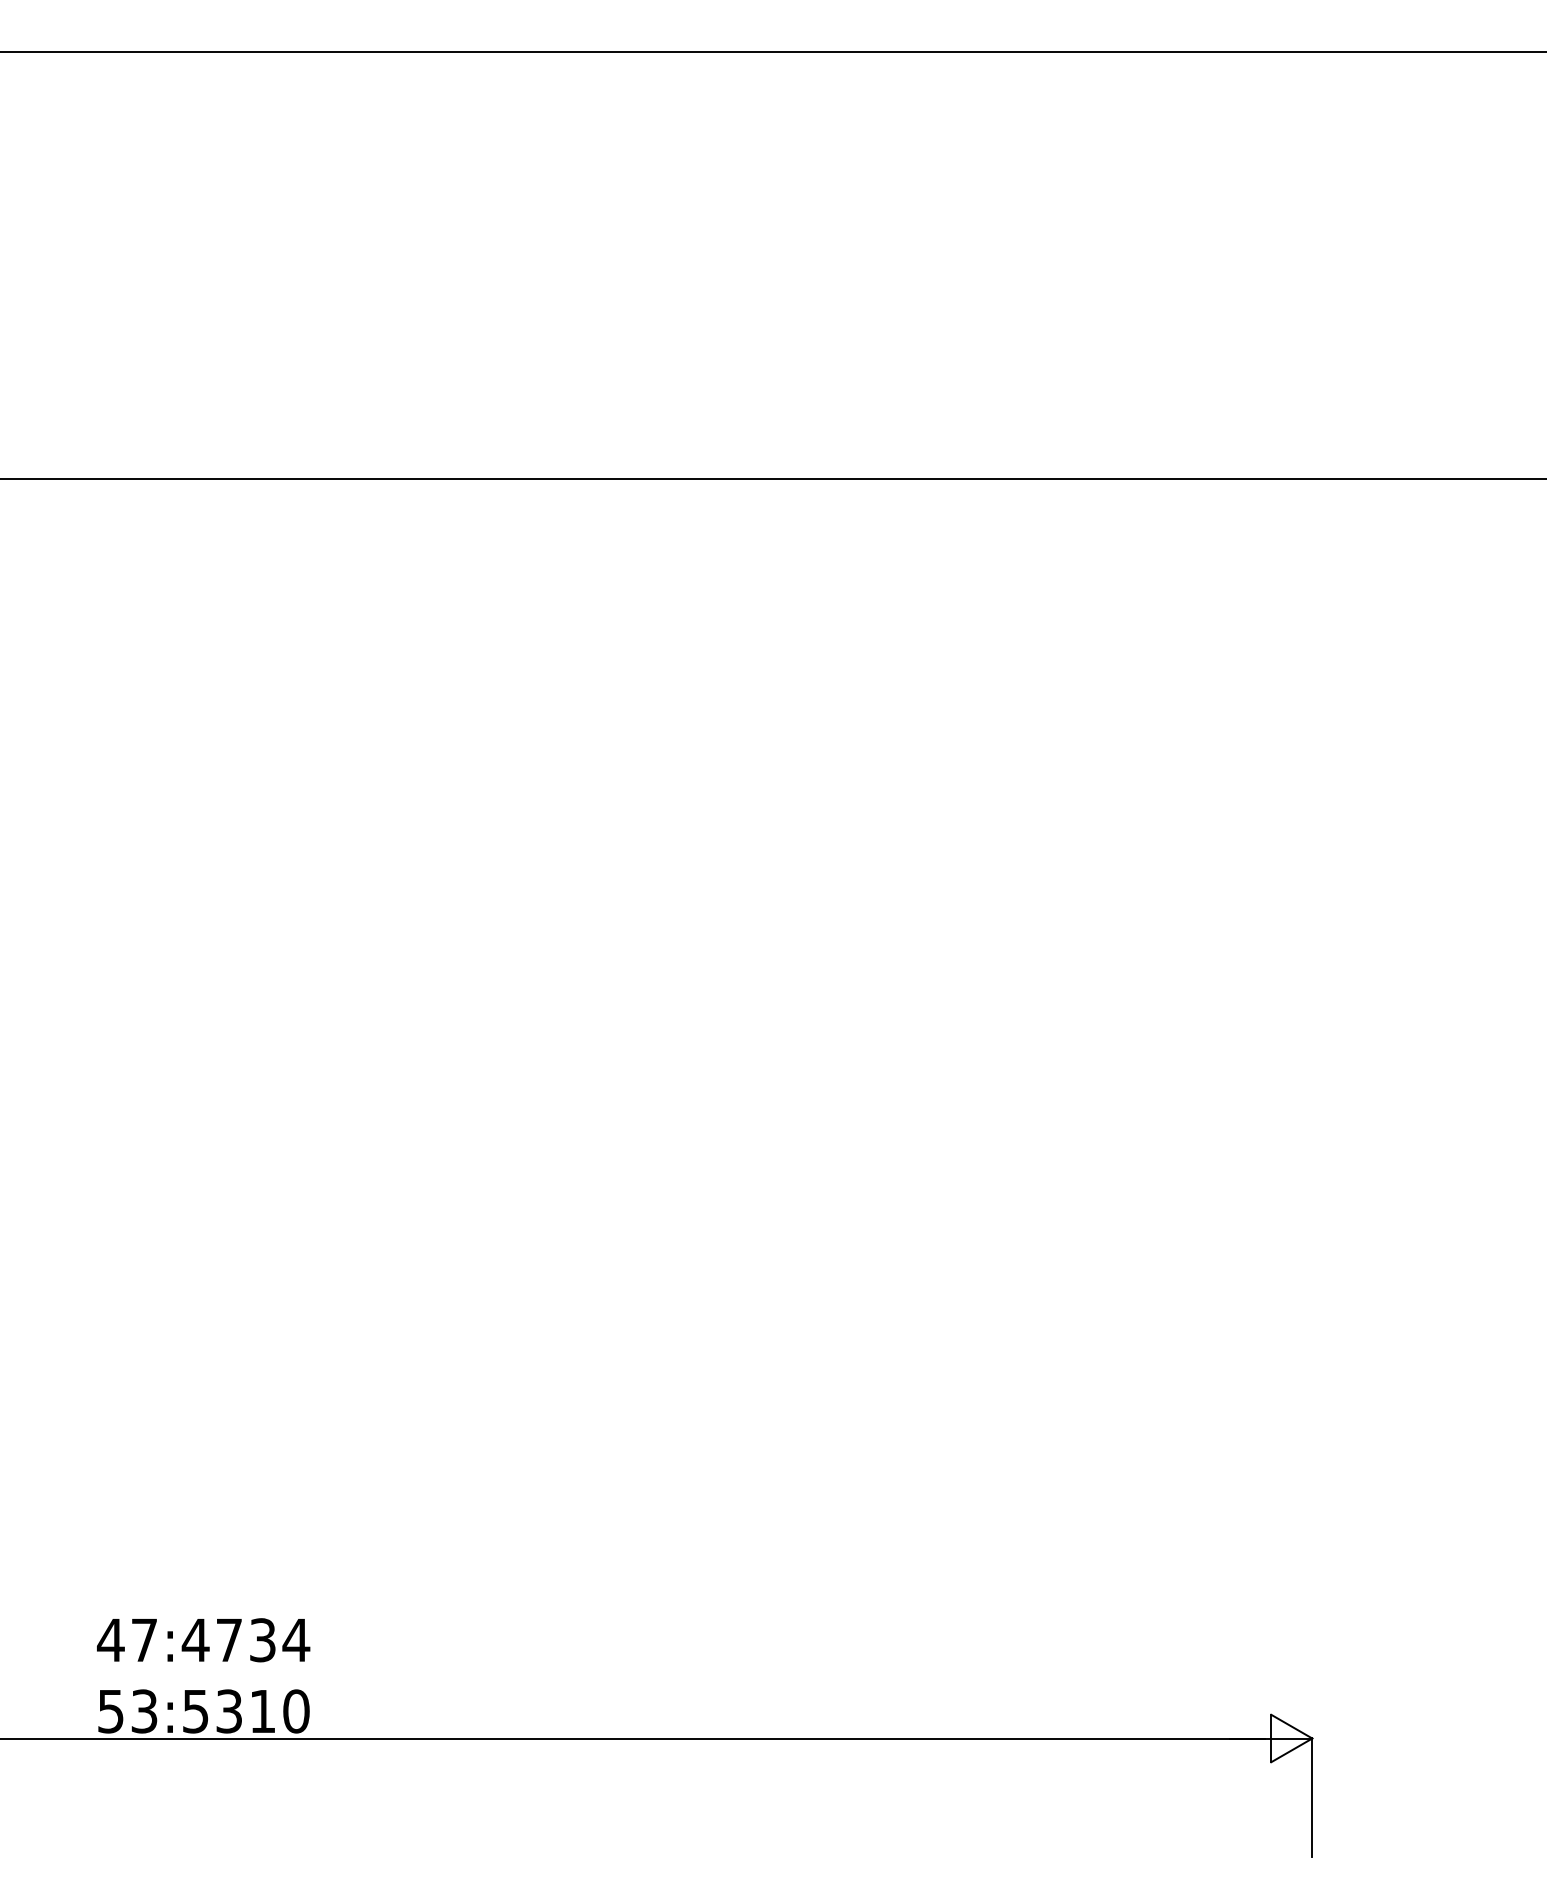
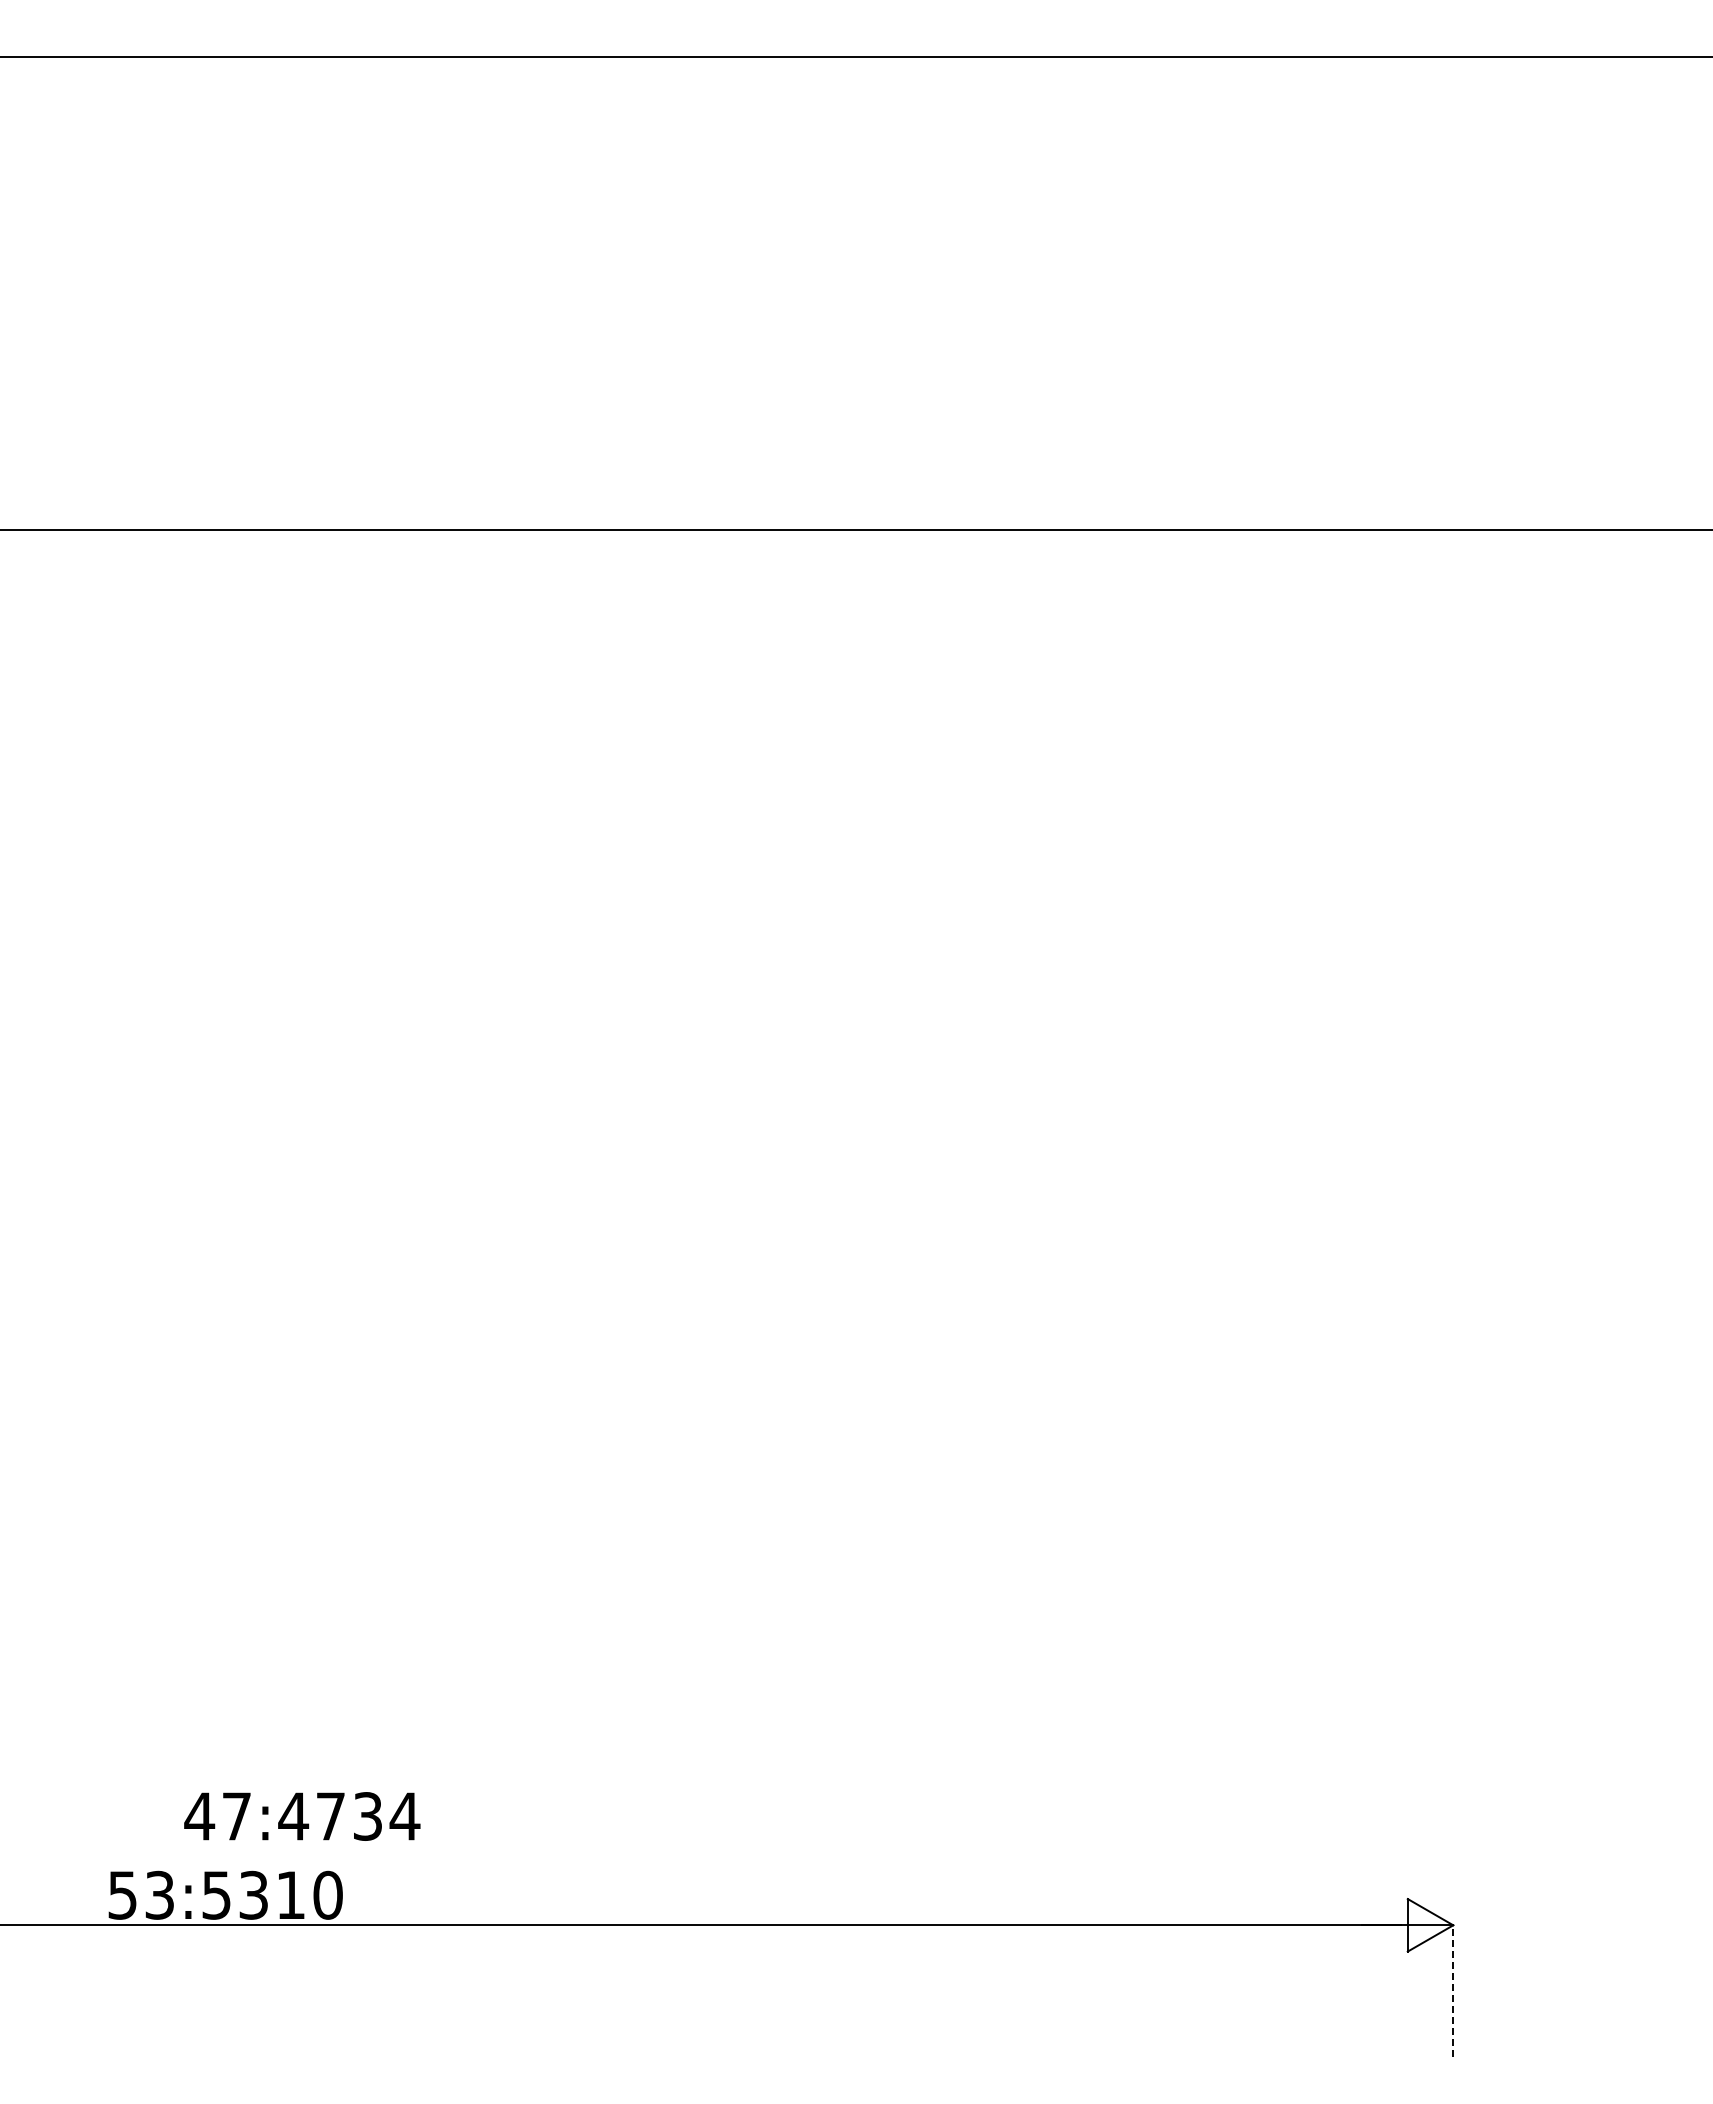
text: (203, 1640) -> (302, 1816), moved
line: (1312, 1797) -> (1453, 1990), solid -> dashed

